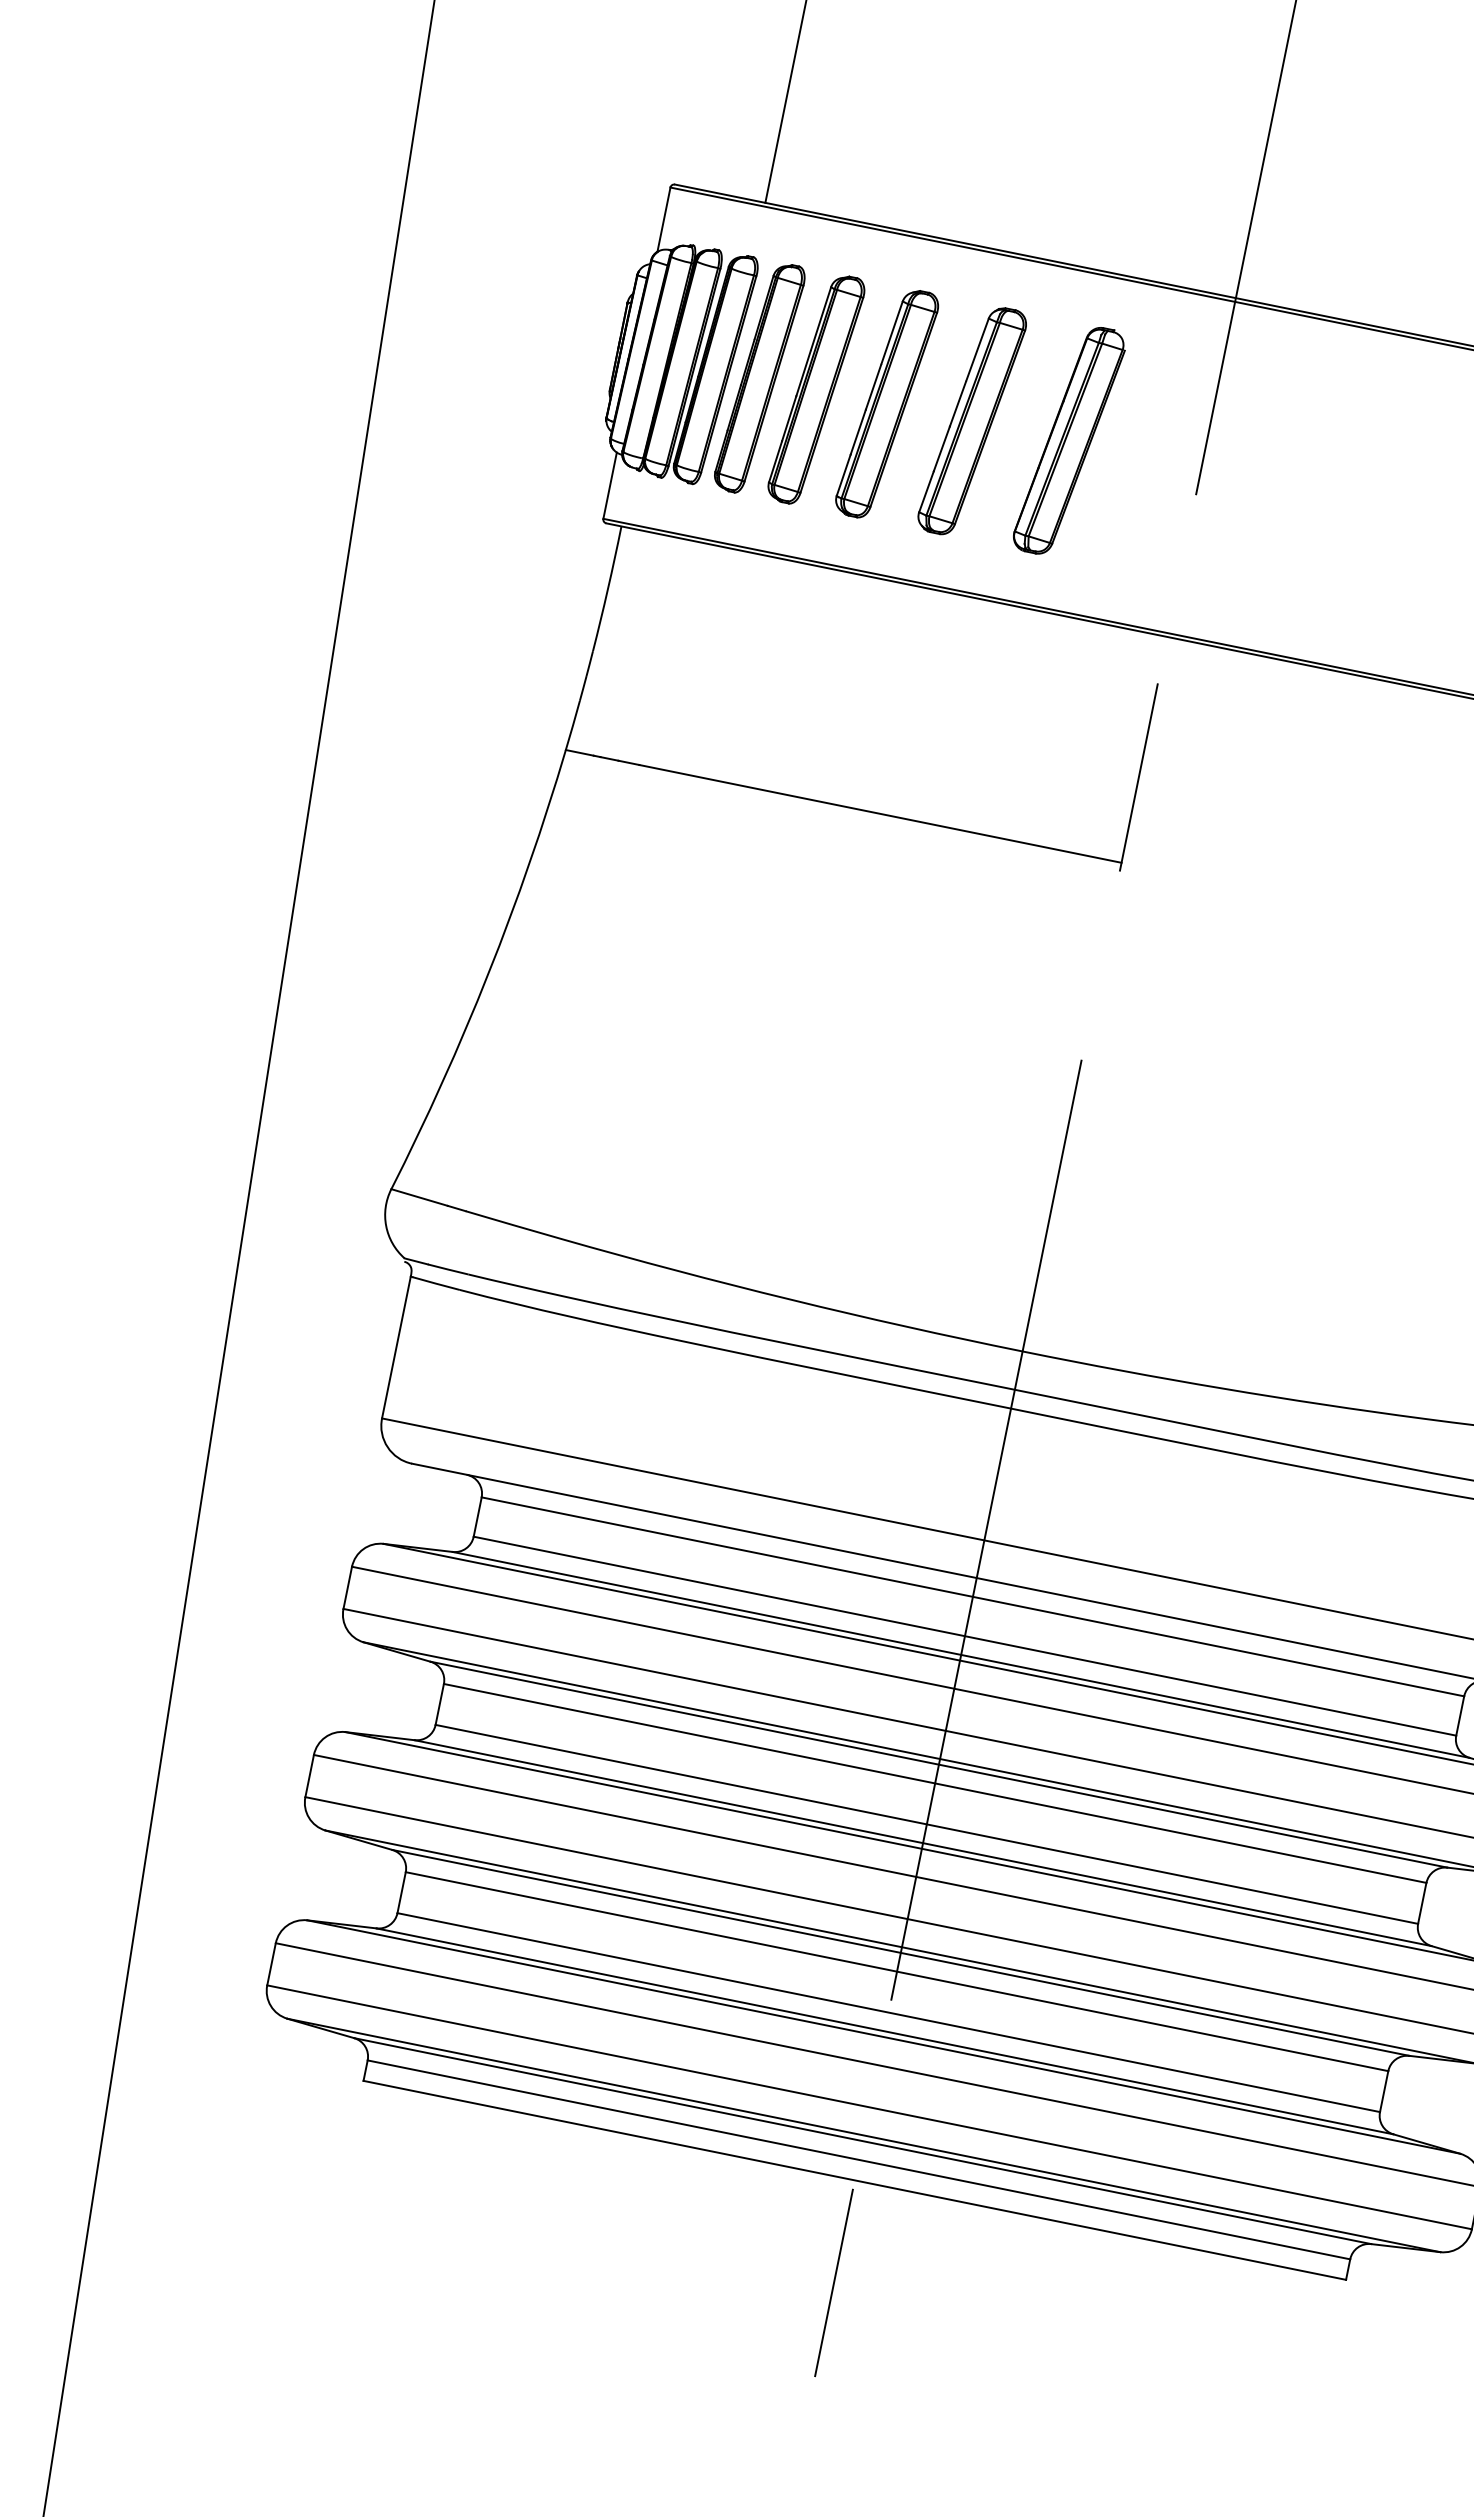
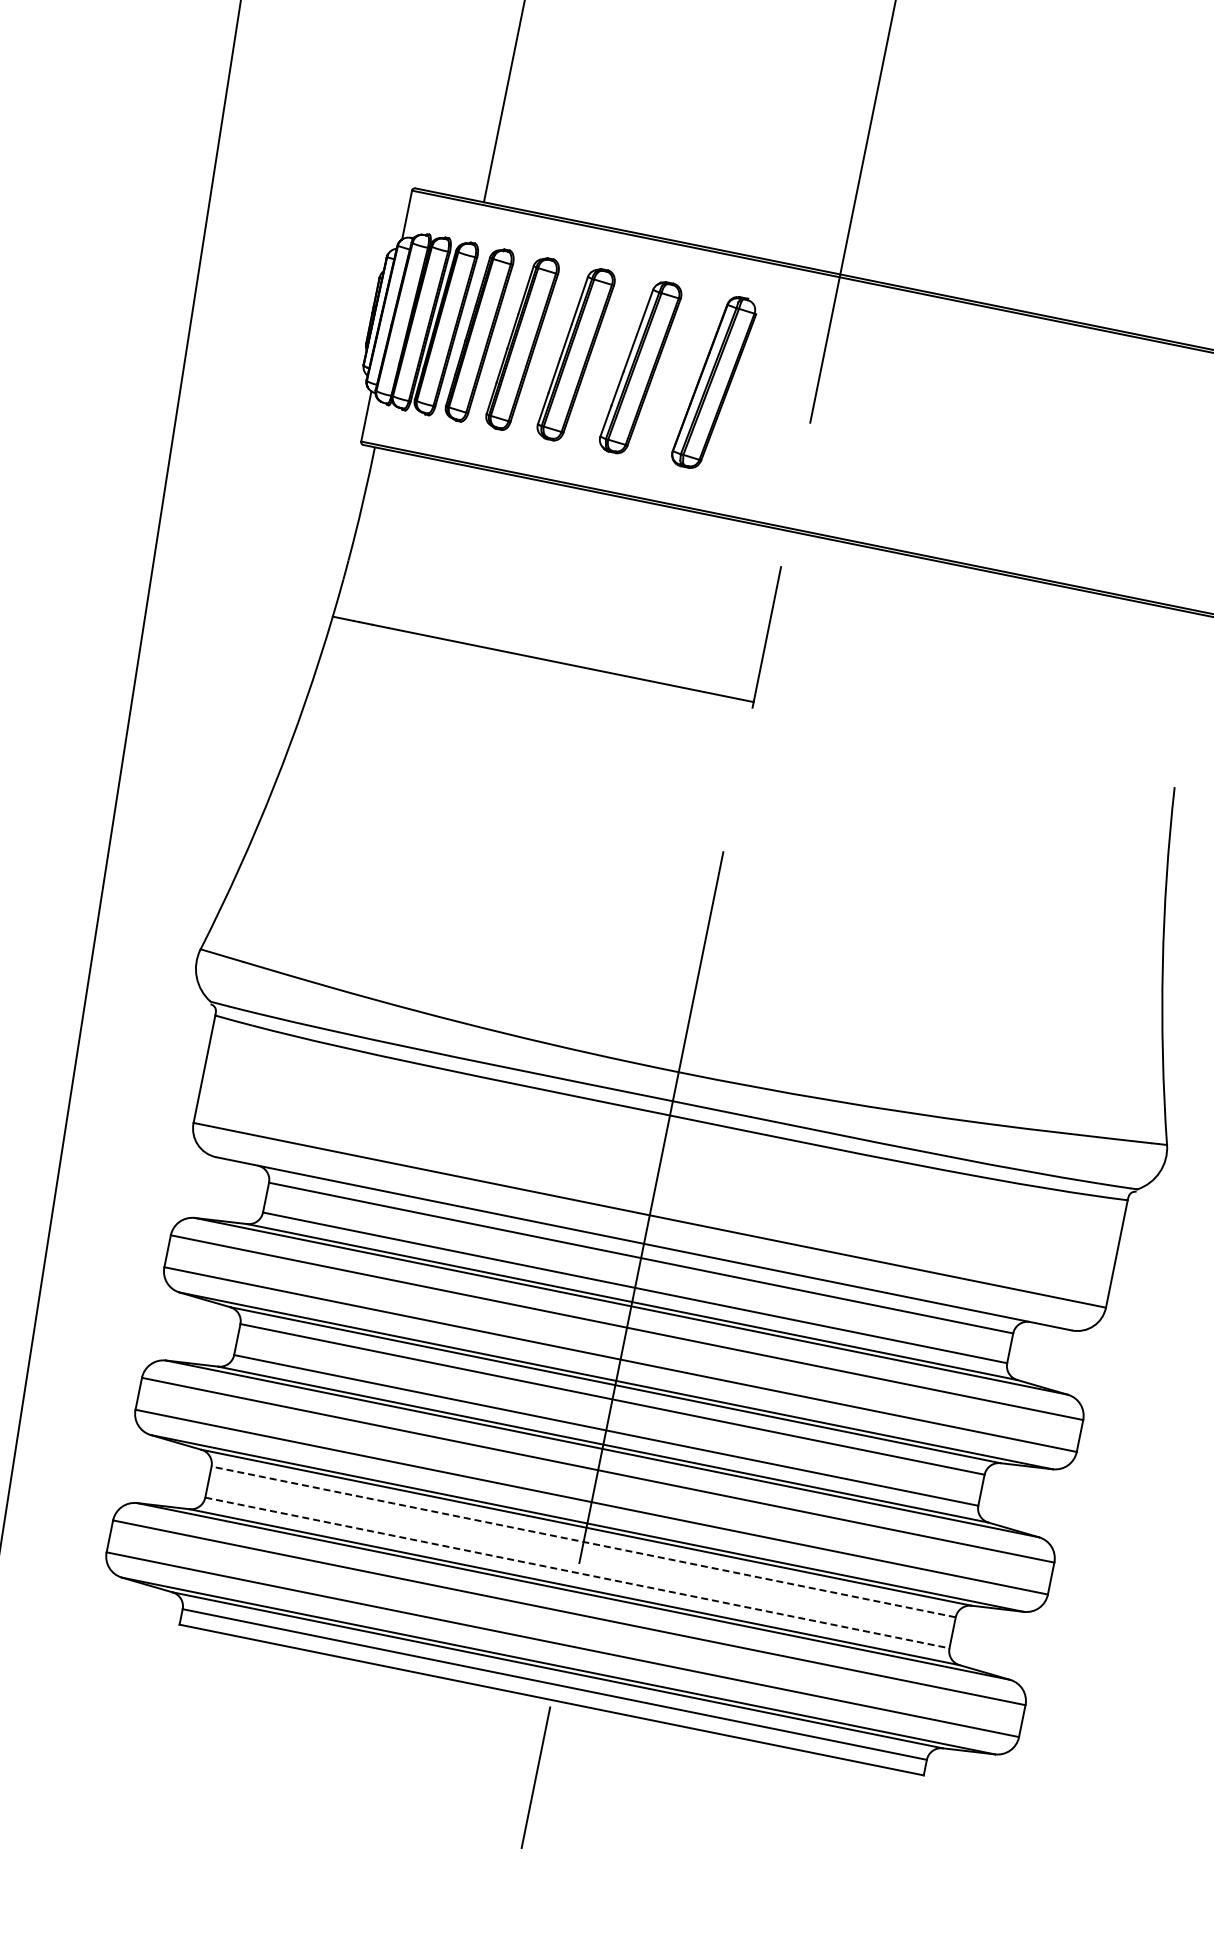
line: (896, 1971) -> (583, 1541), solid -> dashed
line: (888, 2011) -> (577, 1572), solid -> dashed

